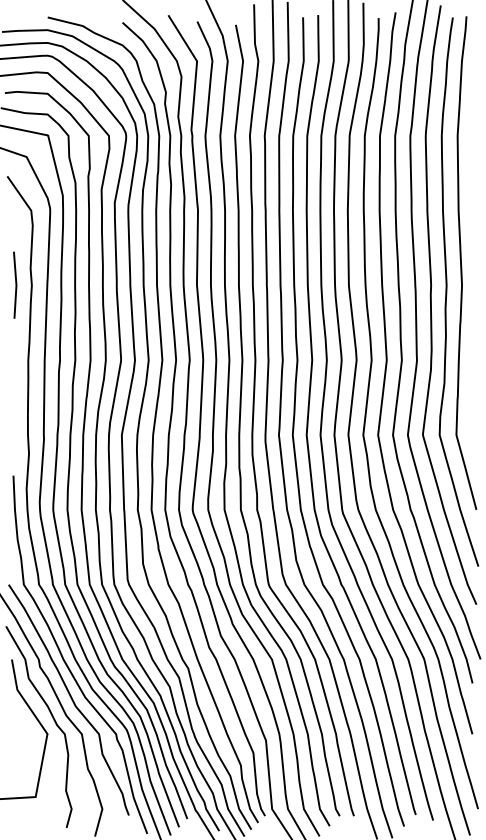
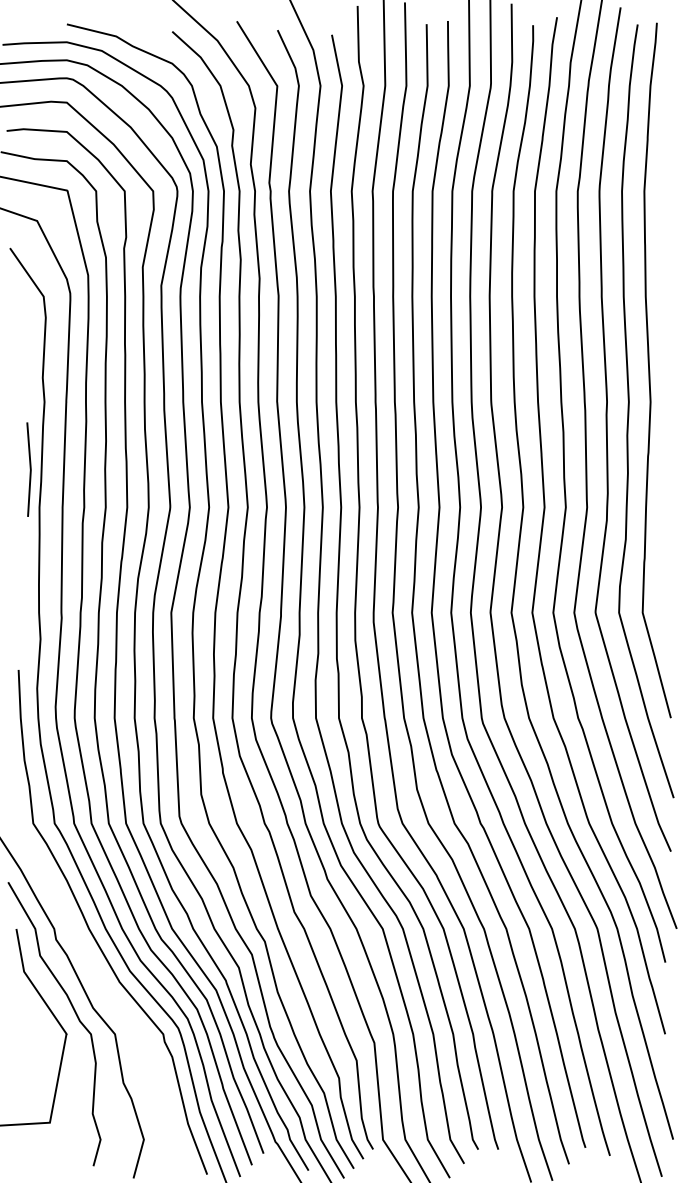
line: (15, 285) -> (29, 469), moved
curve: (70, 698) -> (99, 983), removed

